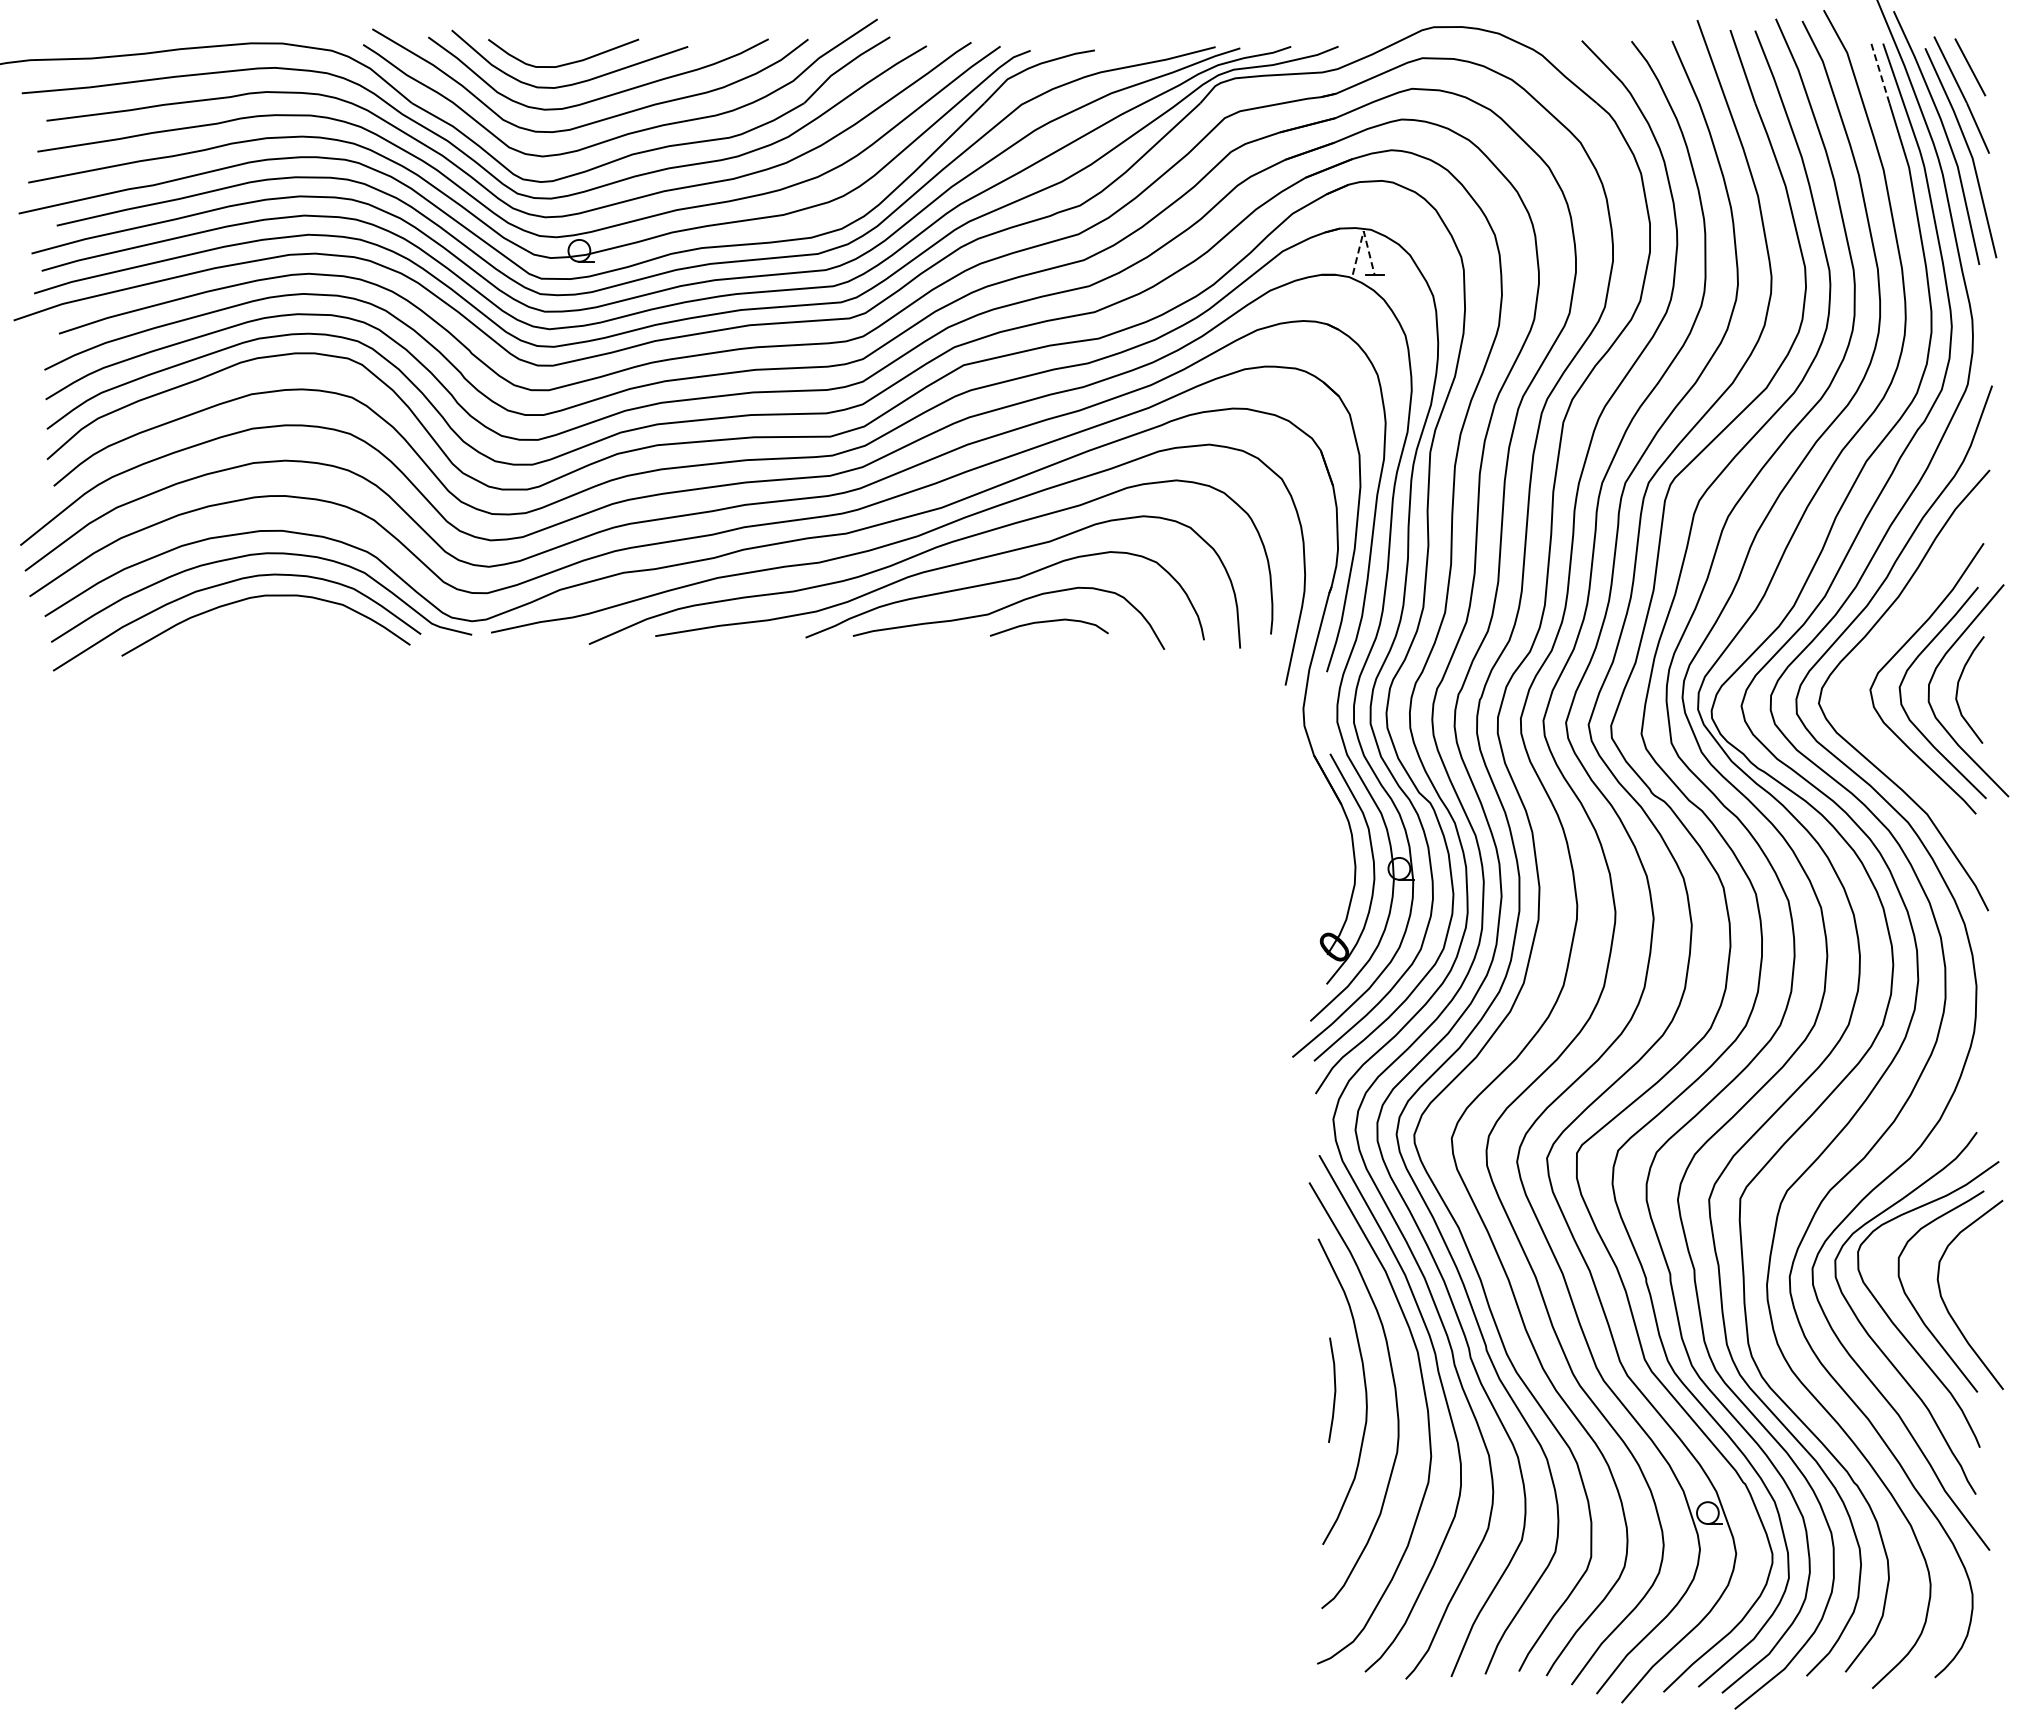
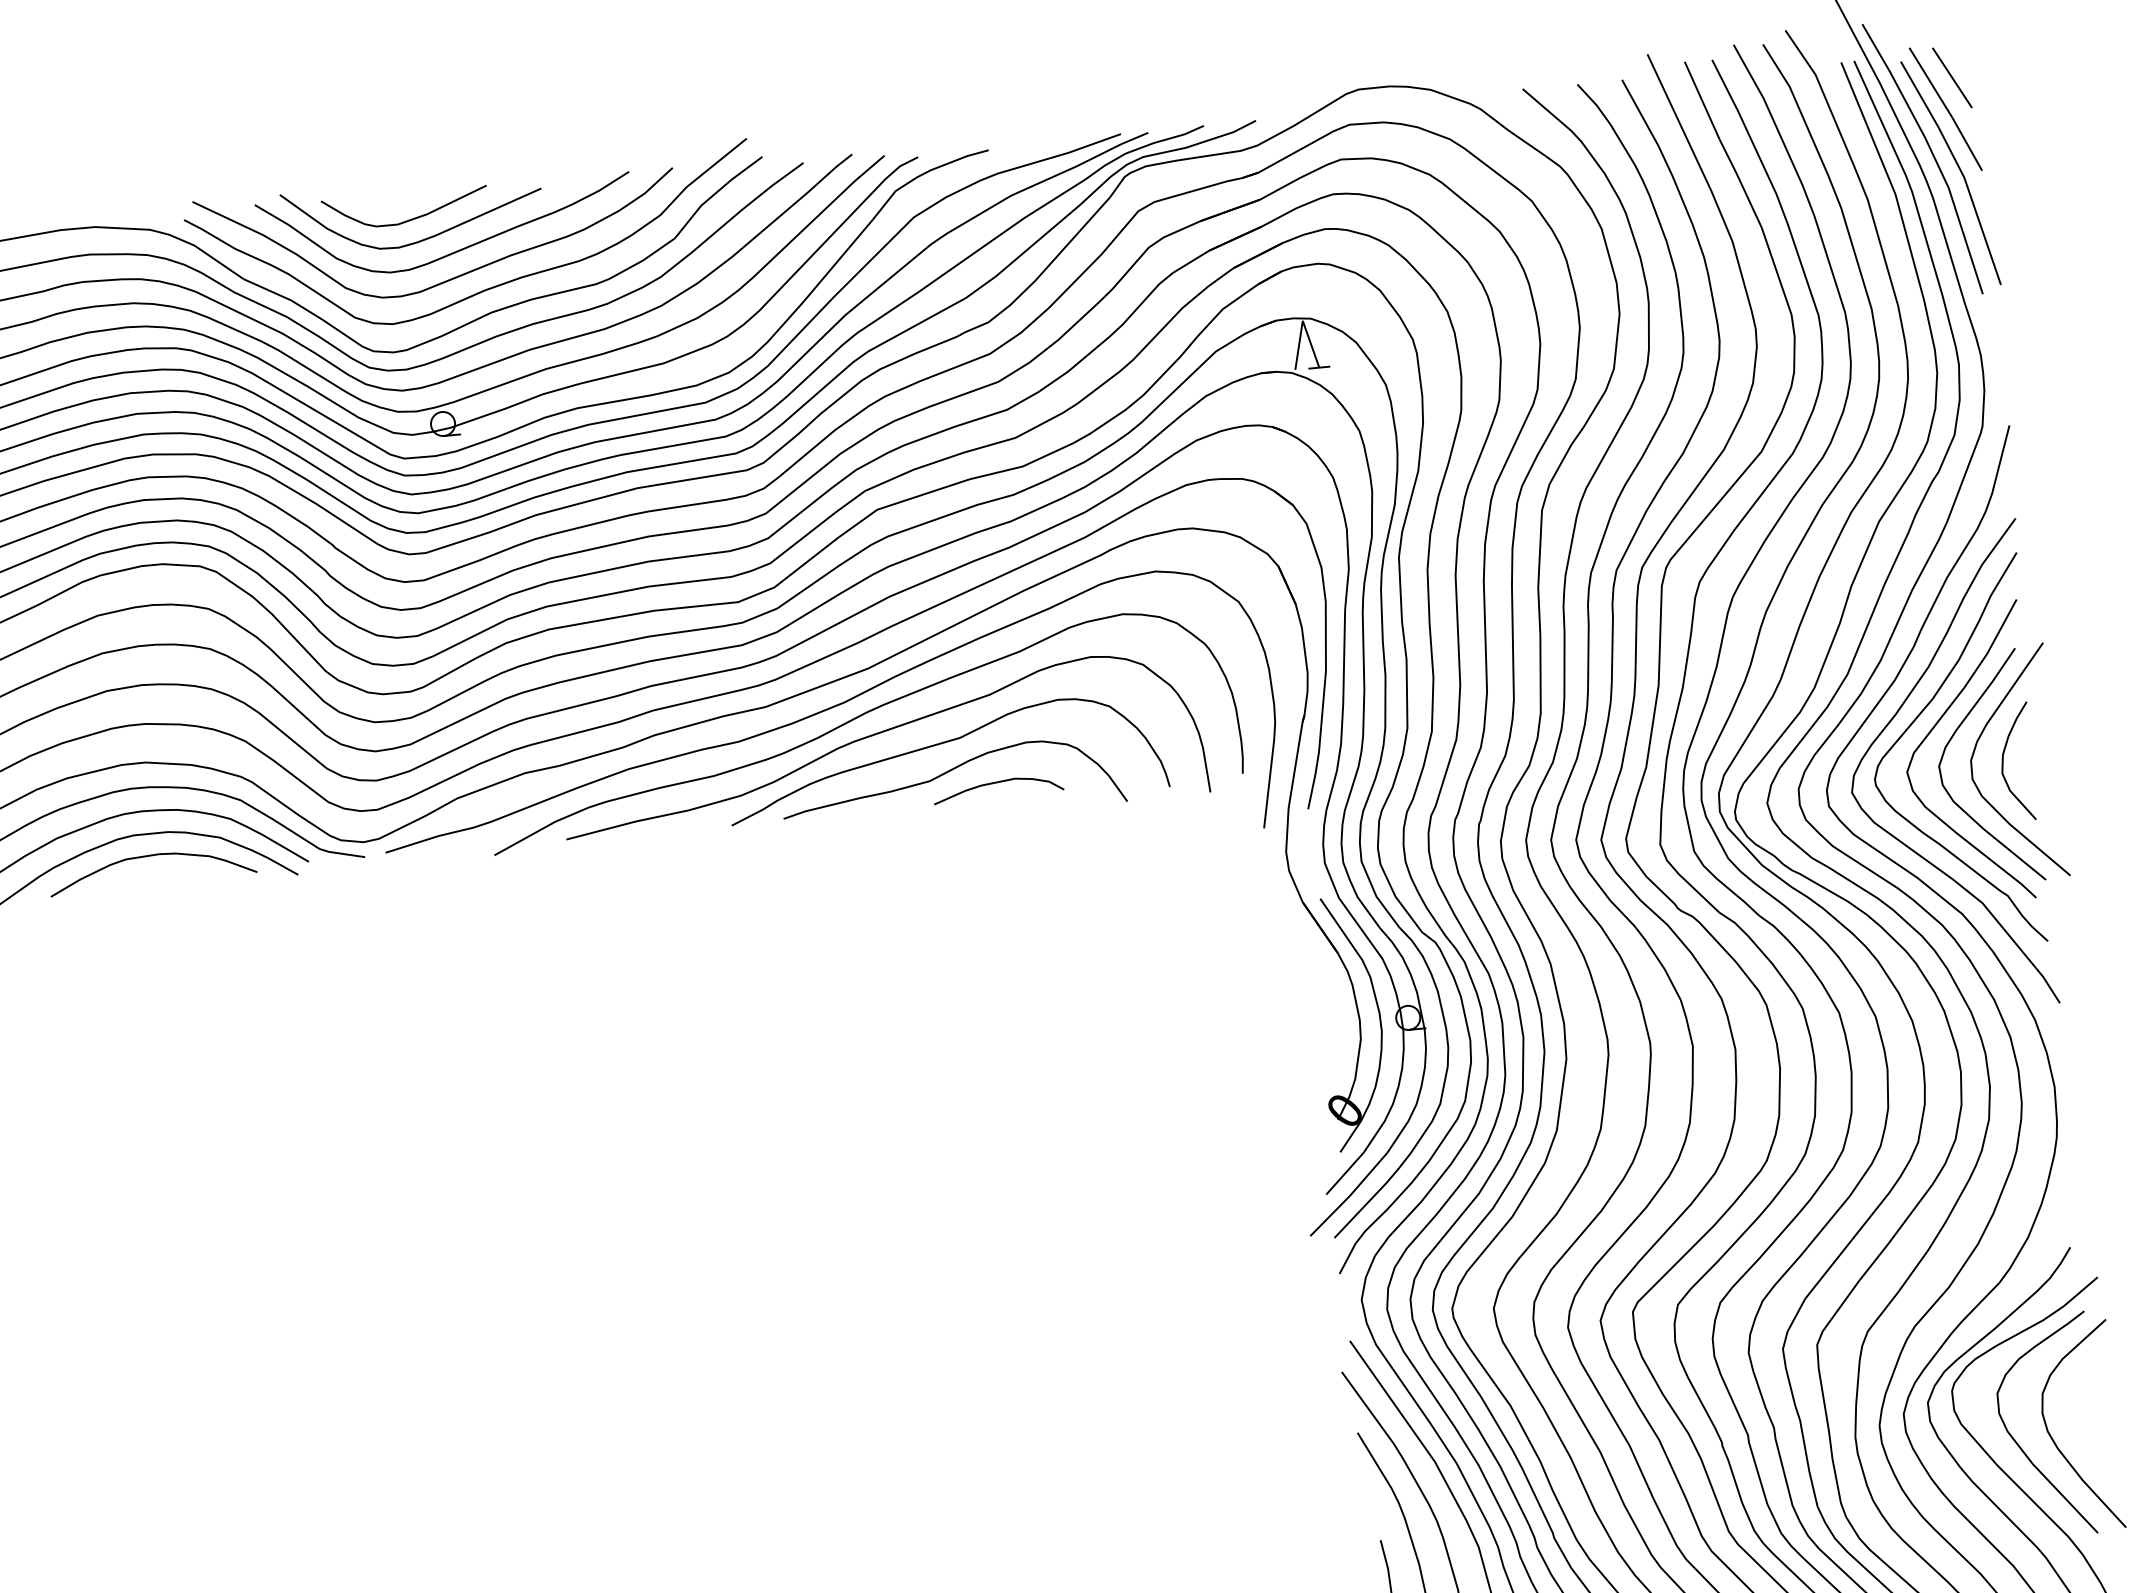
line: (1880, 74) -> (1854, 95), dashed -> solid
line: (1363, 231) -> (1302, 321), dashed -> solid
curve: (278, 616) -> (150, 857), added
curve: (1882, 644) -> (1915, 721), added

